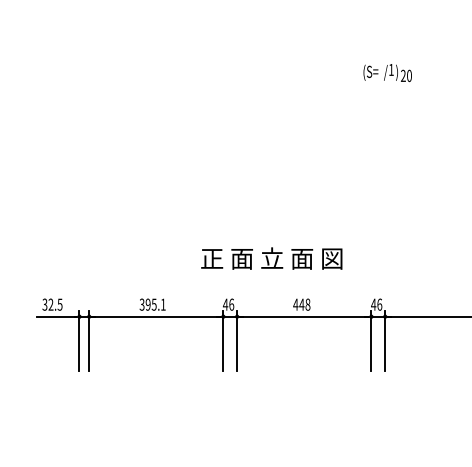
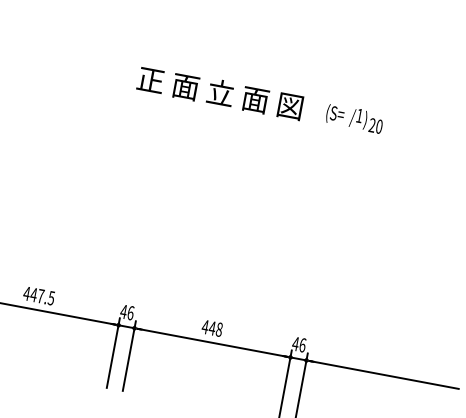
text: (387, 72) -> (354, 117), moved
text: (271, 258) -> (219, 92), moved
text: (152, 304) -> (38, 295), 395.1 -> 447.5

